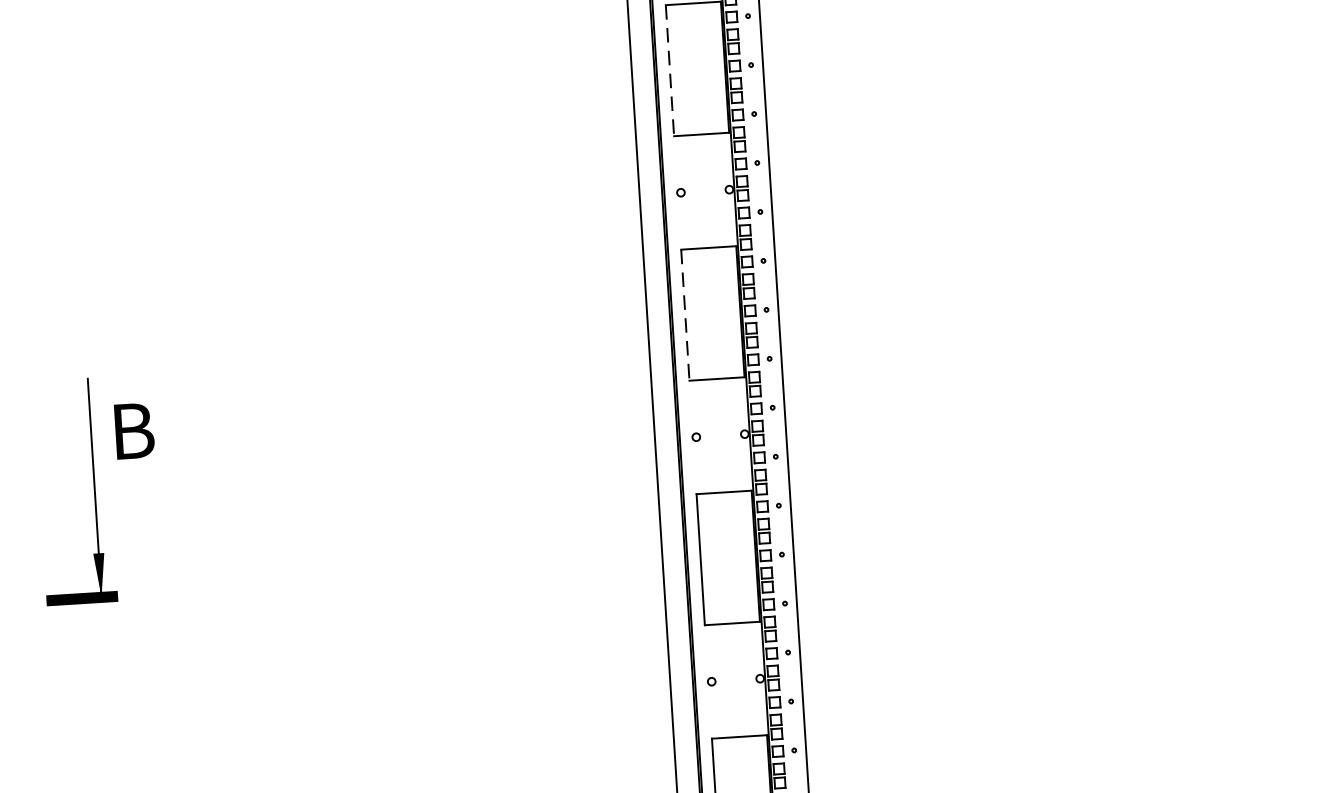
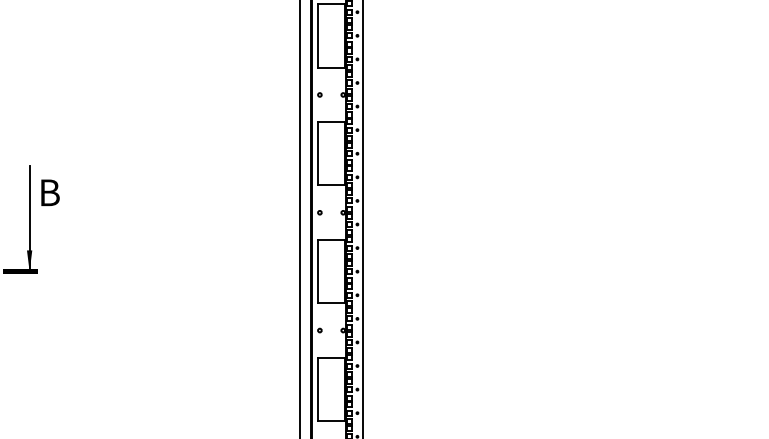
line: (670, 71) -> (318, 36), dashed -> solid
line: (685, 314) -> (318, 153), dashed -> solid

